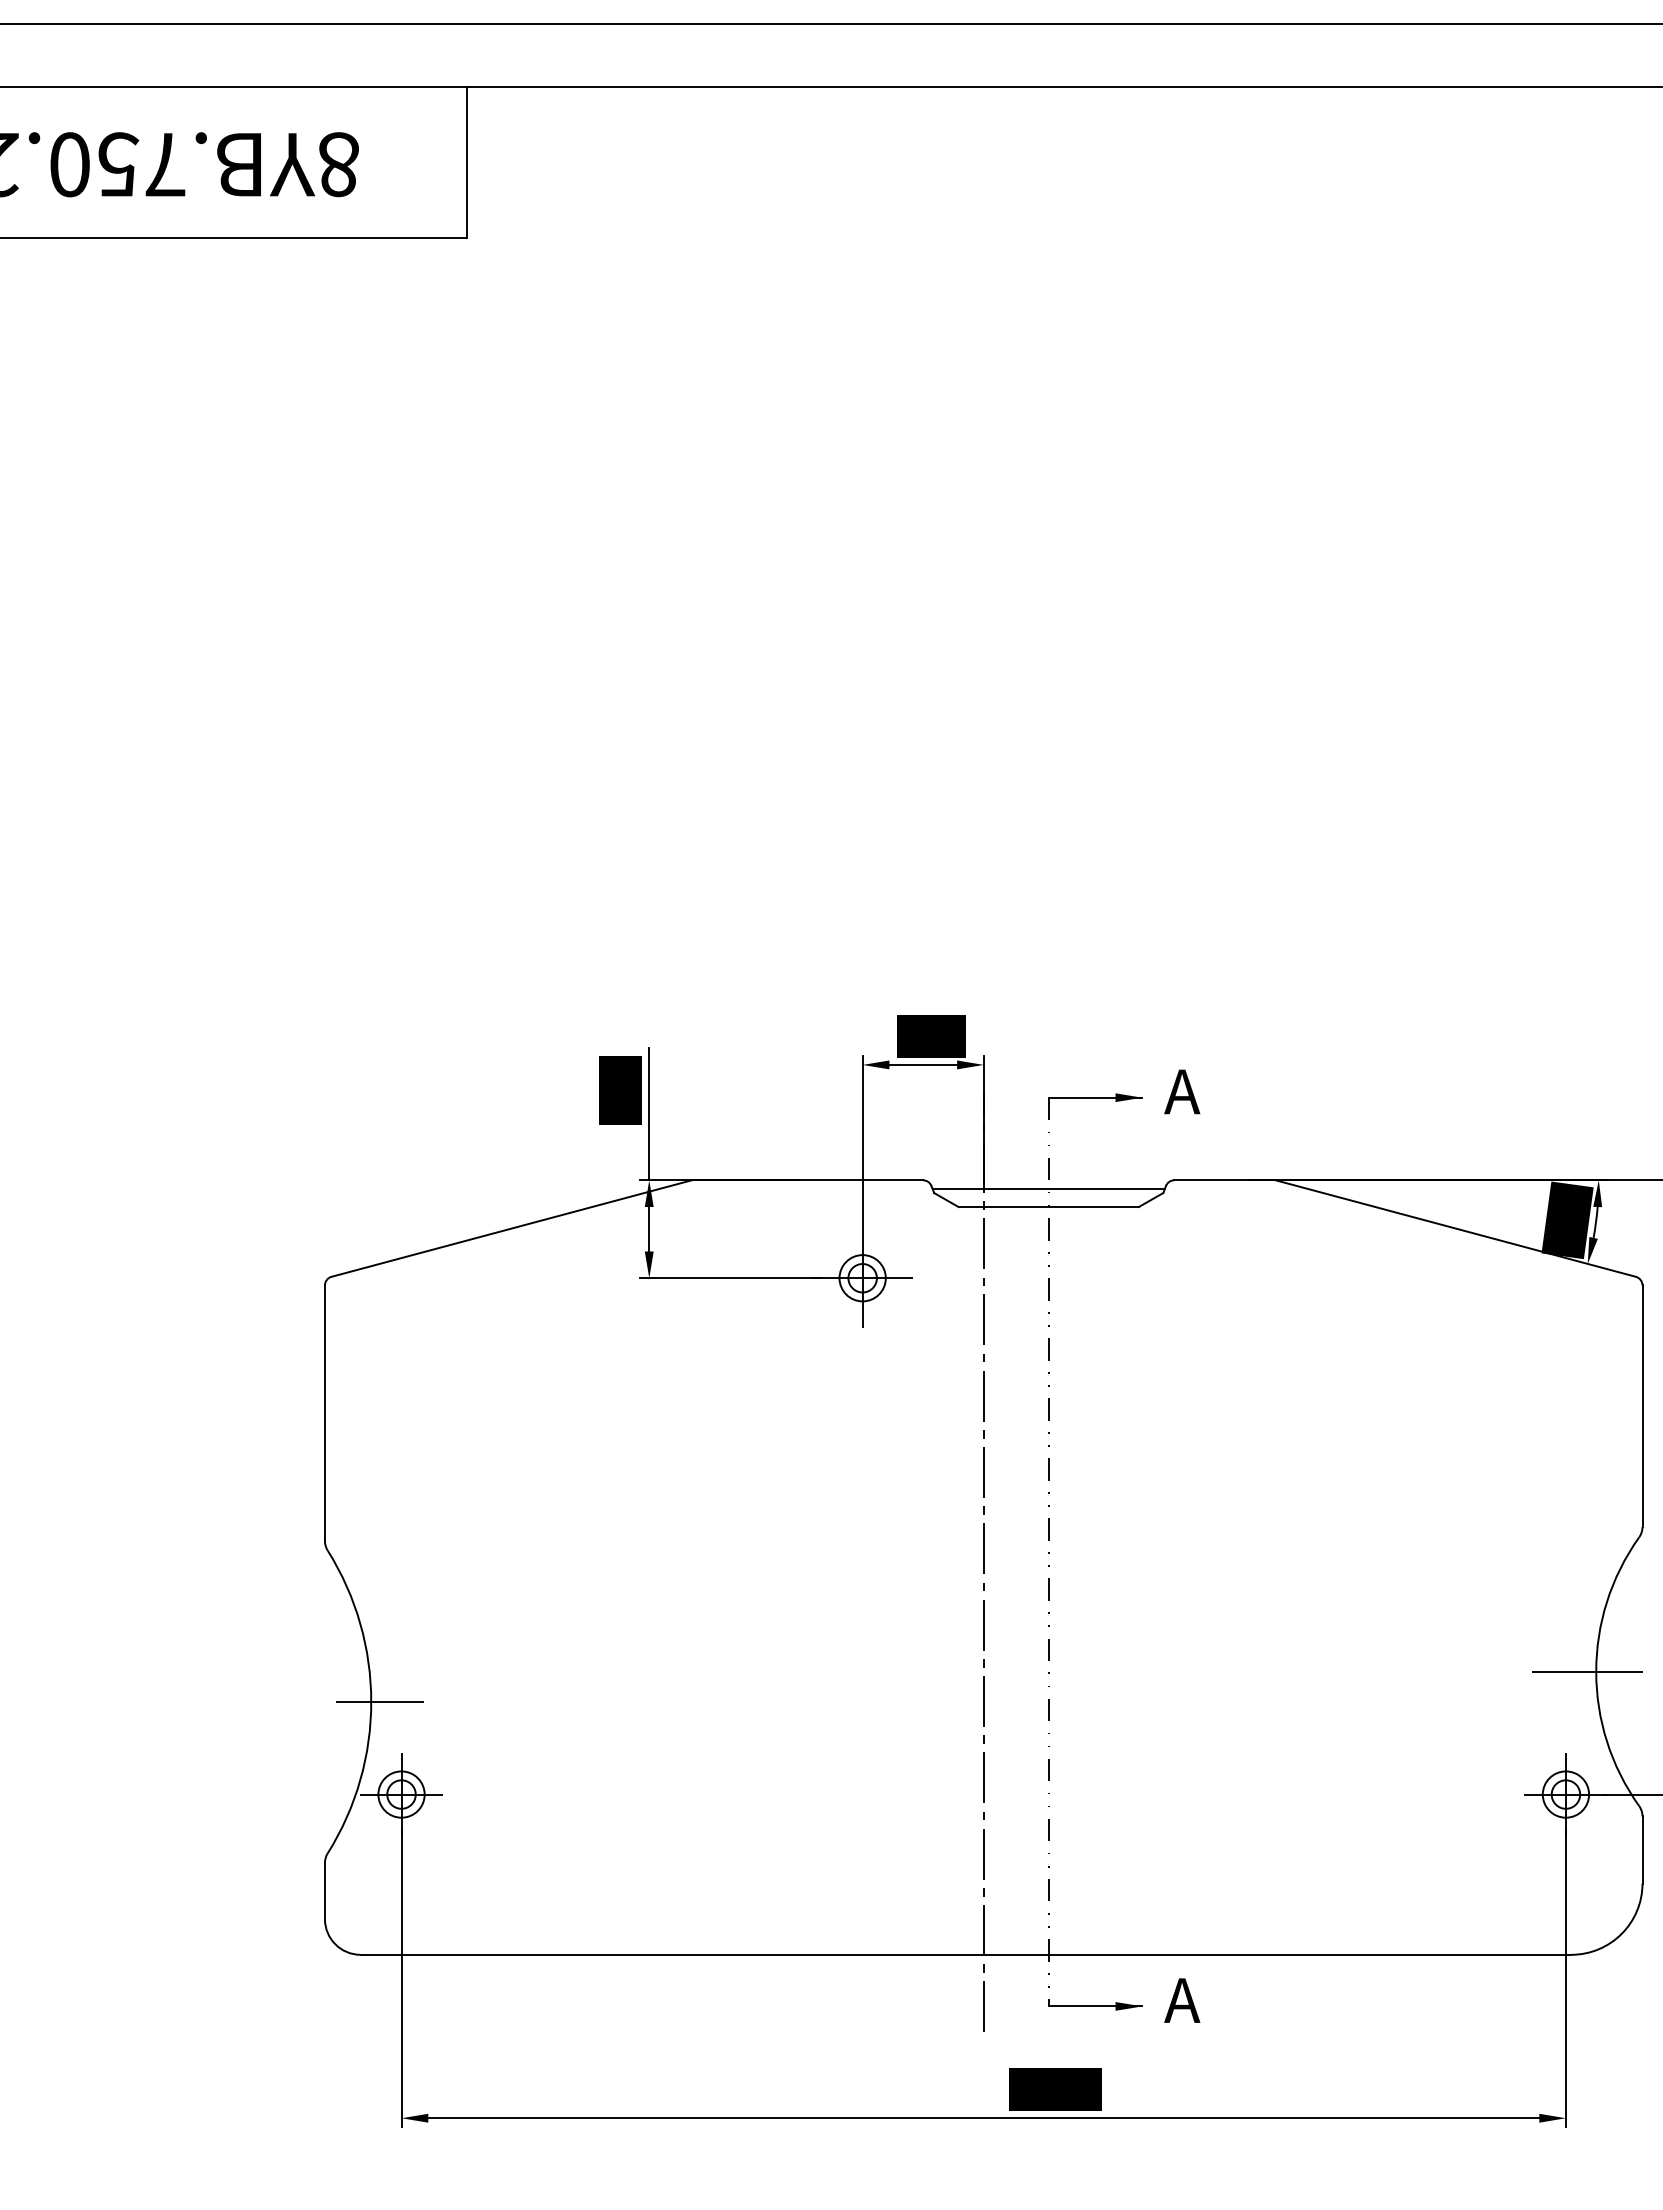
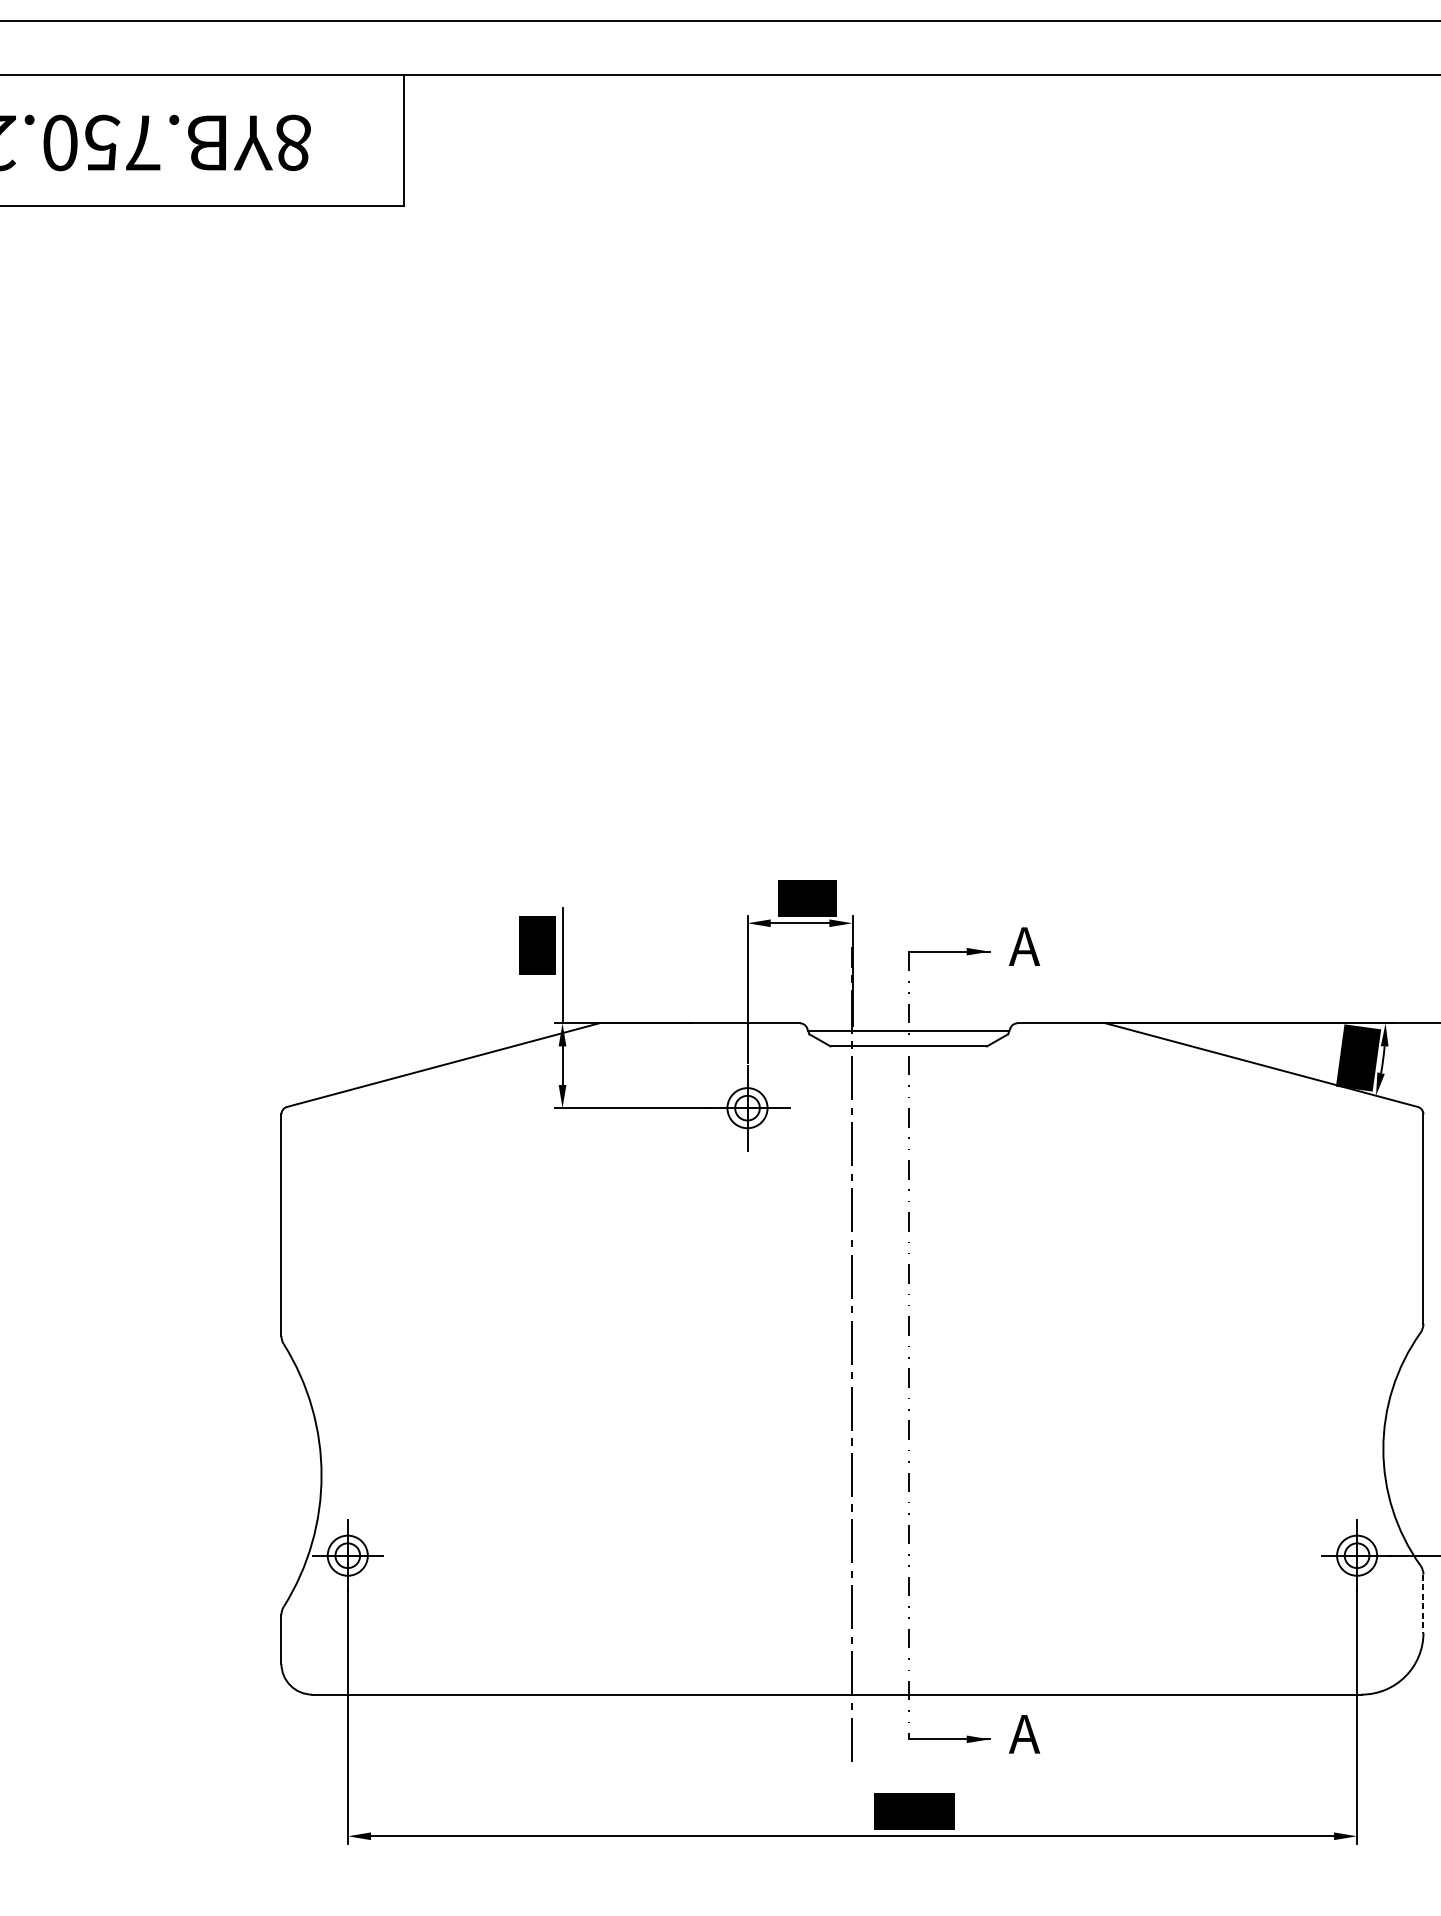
line: (1587, 1671) -> (1375, 1449), removed
line: (379, 1701) -> (328, 1475), removed
line: (1642, 1850) -> (1423, 1604), solid -> dashed

